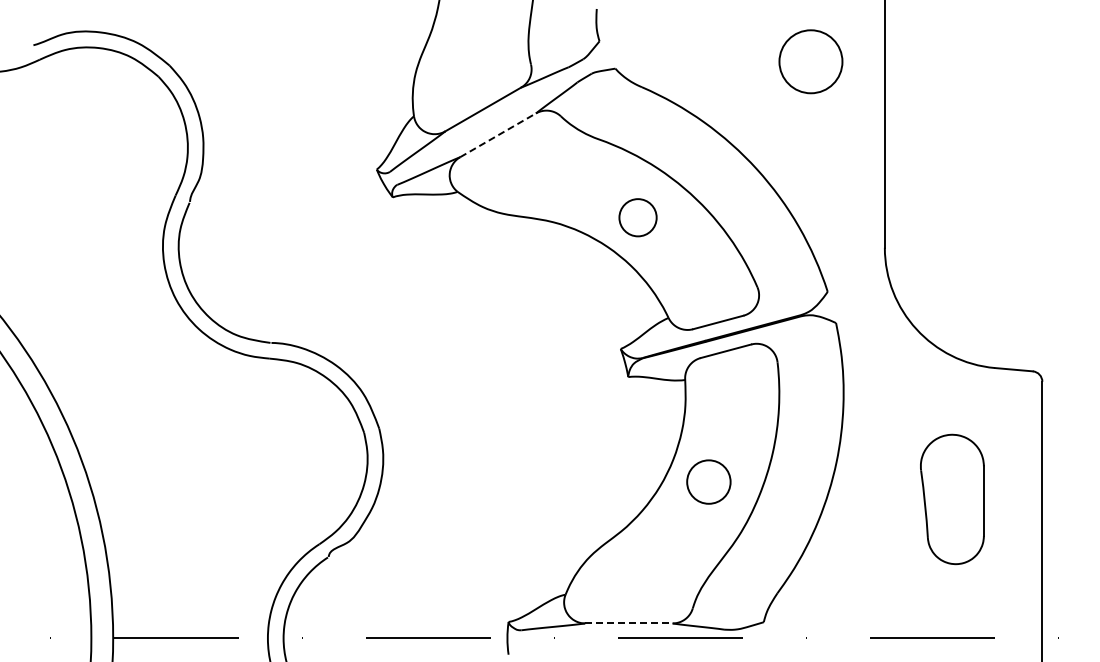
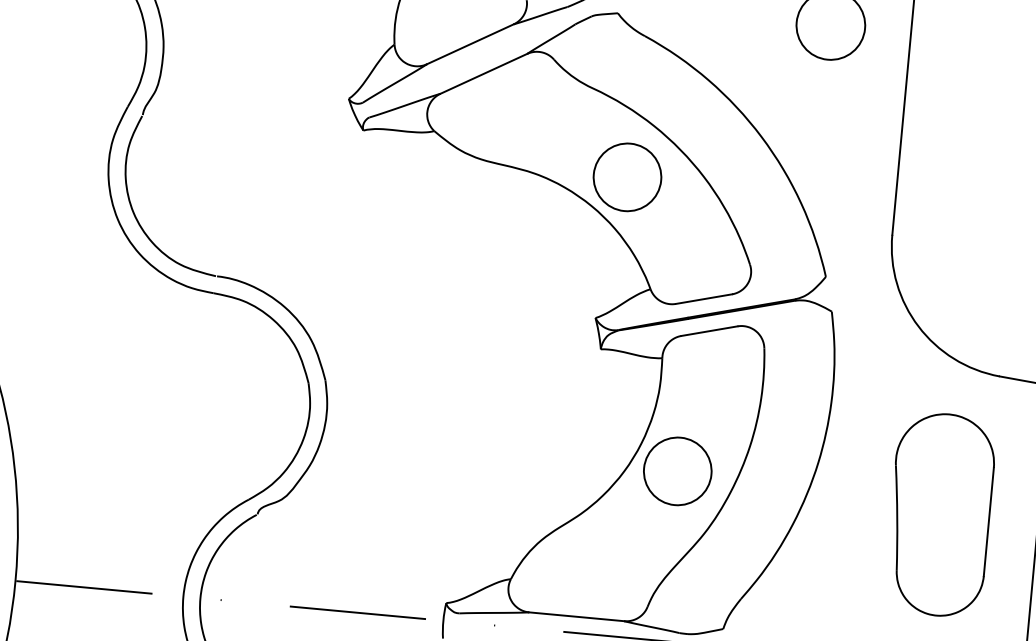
line: (498, 135) -> (484, 74), dashed -> solid
circle: (638, 217) -> (628, 177), size x1.67
circle: (708, 482) -> (677, 471), size x1.43
part: (952, 499) -> (940, 514), size x1.43
line: (628, 623) -> (576, 616), dashed -> solid

